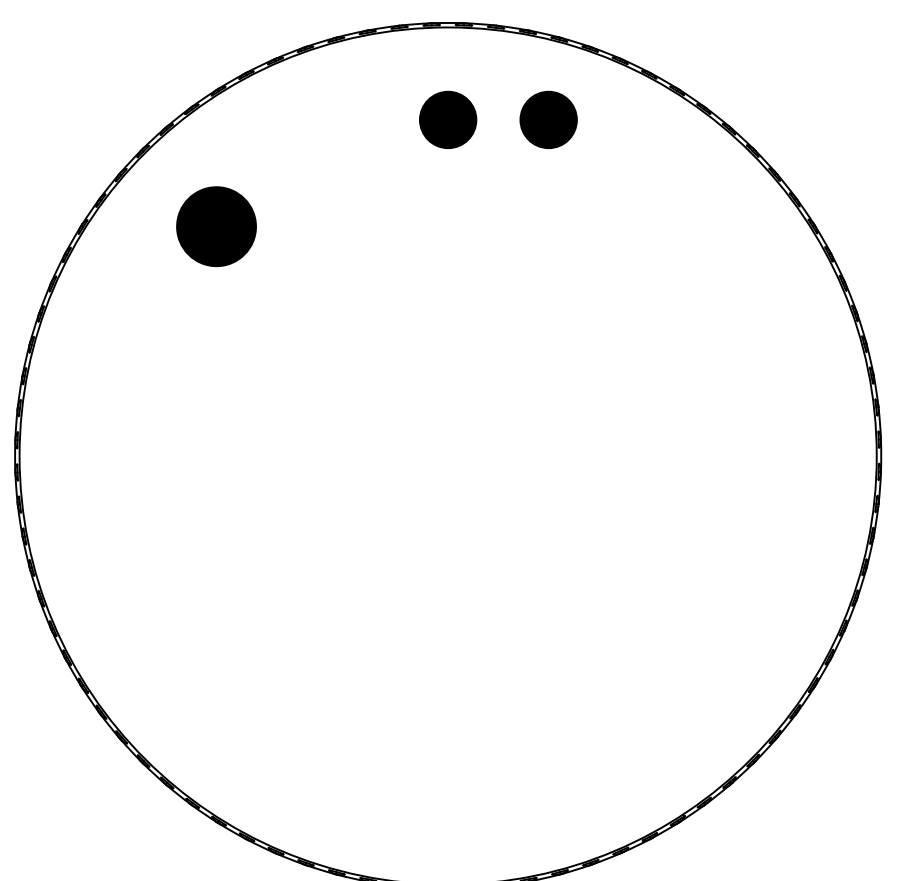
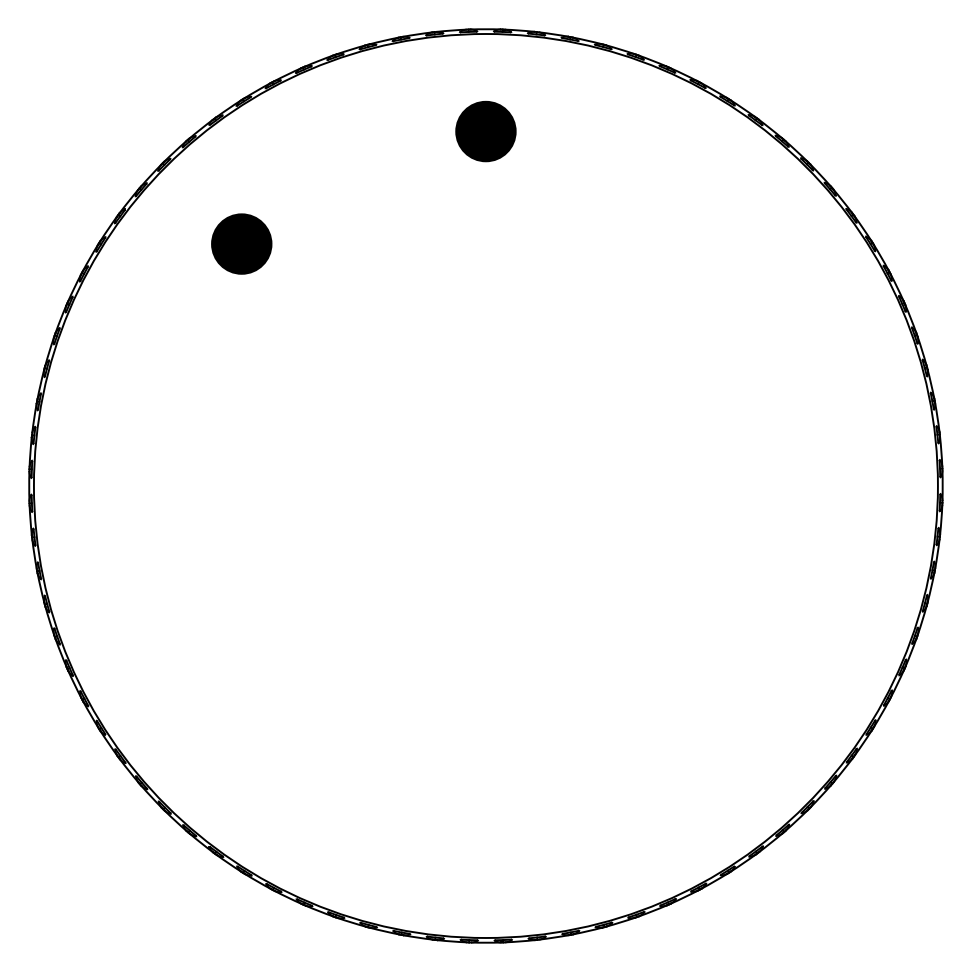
part: (548, 119) -> (591, 131), removed
part: (216, 226) -> (241, 243), size x0.71

